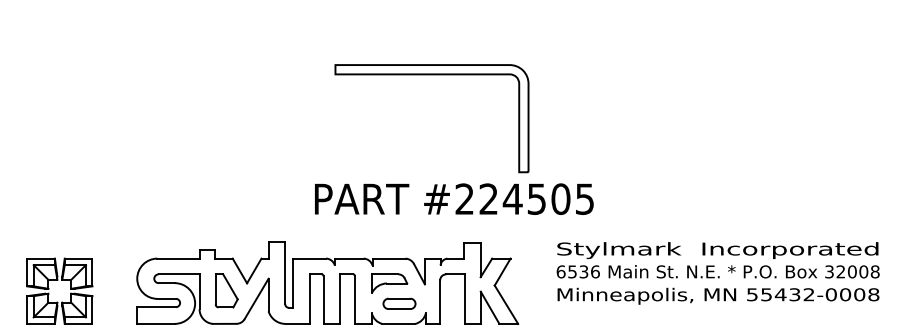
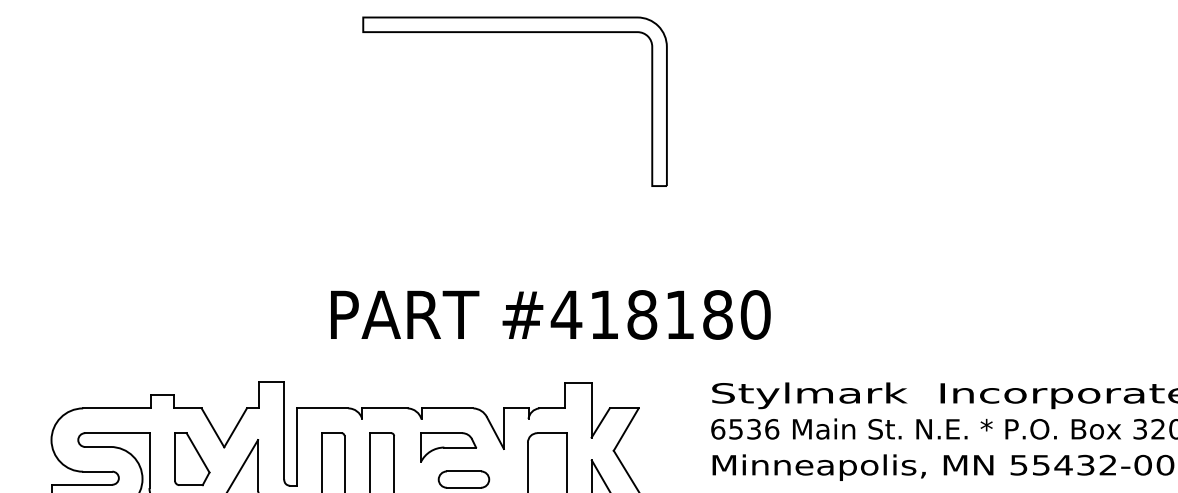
part: (431, 75) -> (514, 33), moved
text: (524, 198) -> (660, 313), #224505 -> #418180

